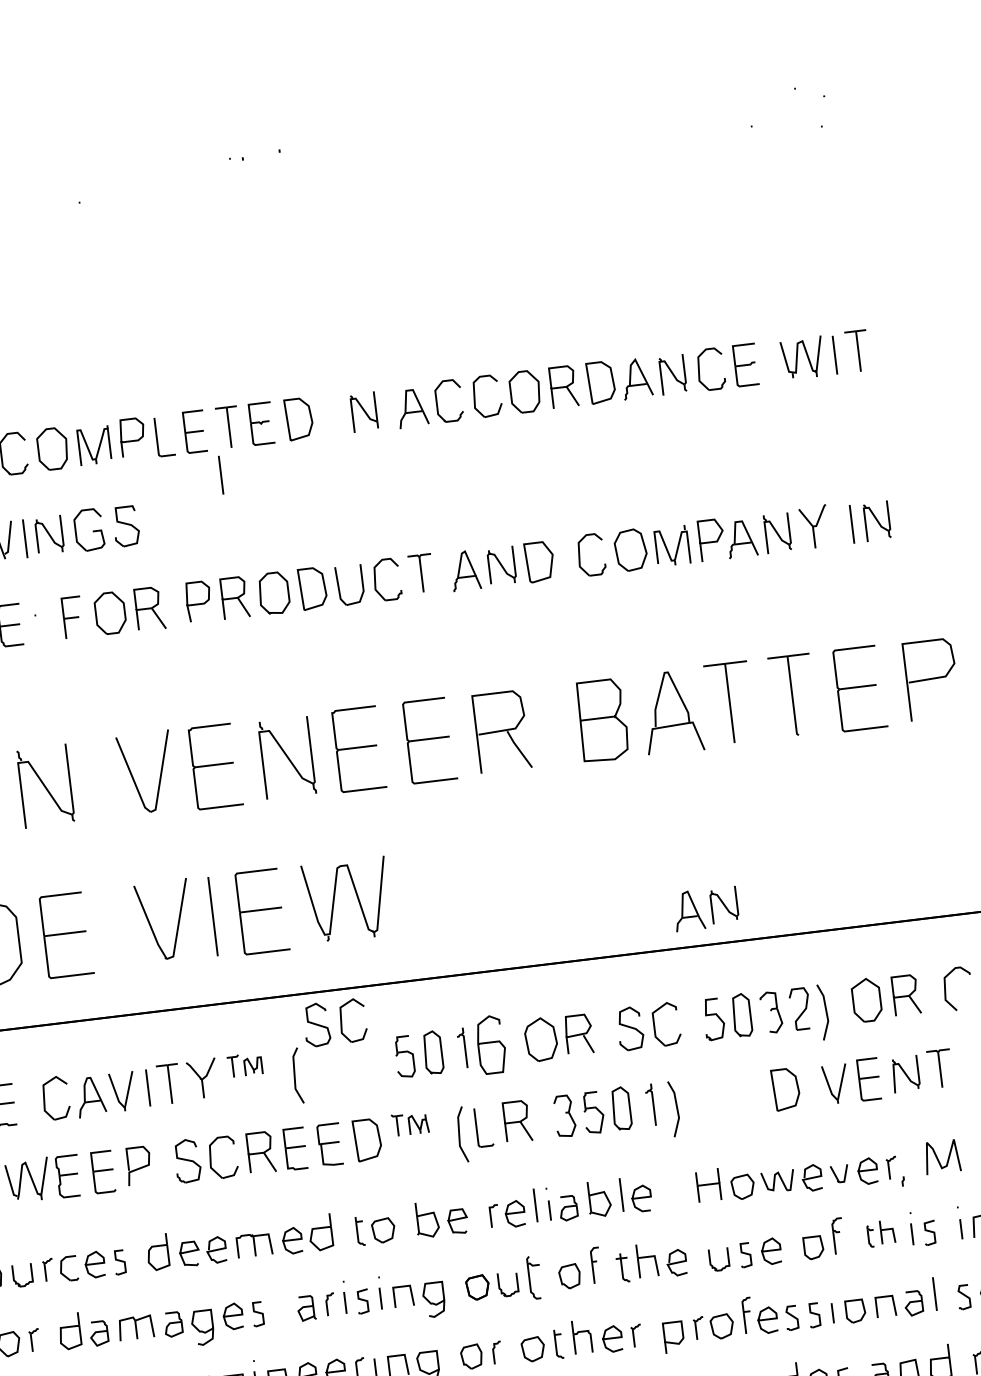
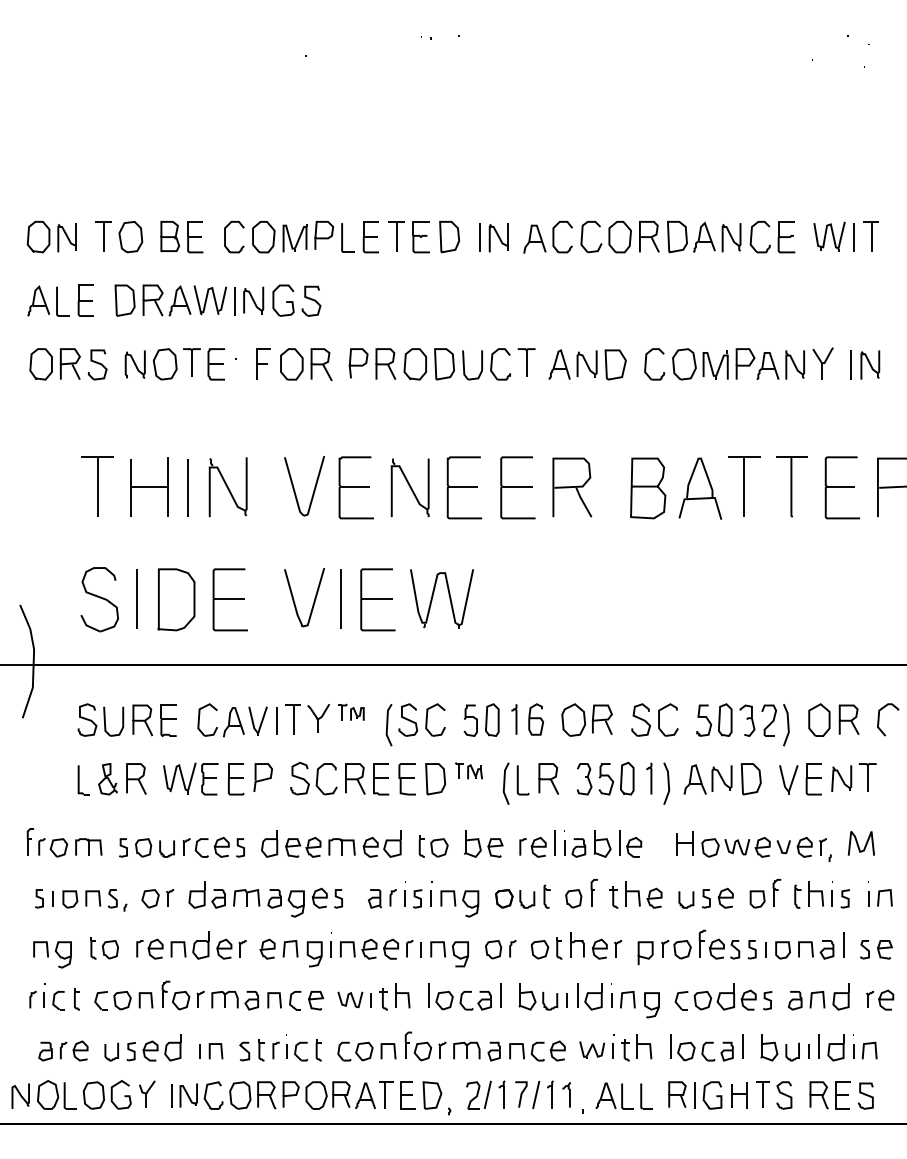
line: (220, 474) -> (479, 237), moved
part: (705, 908) -> (707, 779), moved
part: (334, 1022) -> (421, 719), moved
part: (490, 1044) -> (535, 719), size x0.71
part: (880, 1233) -> (808, 894), size x1.43
part: (533, 1277) -> (546, 896), size x0.71

